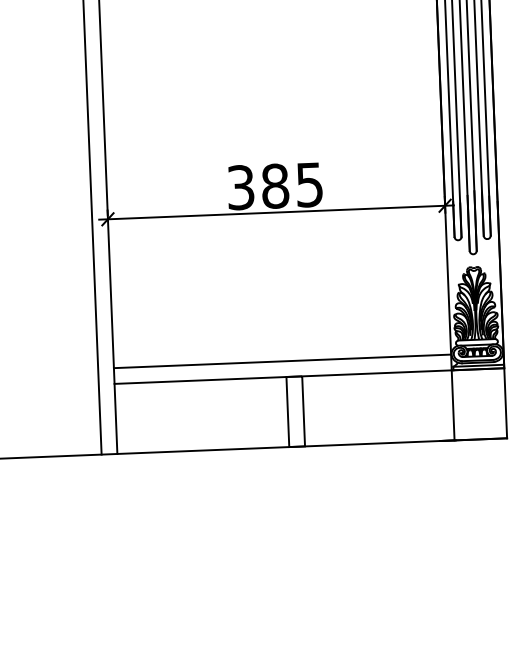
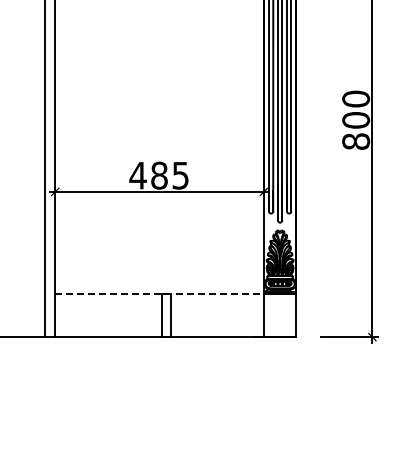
text: (239, 187) -> (137, 175), 385 -> 485
line: (282, 362) -> (159, 284), removed
line: (284, 376) -> (160, 293), solid -> dashed

